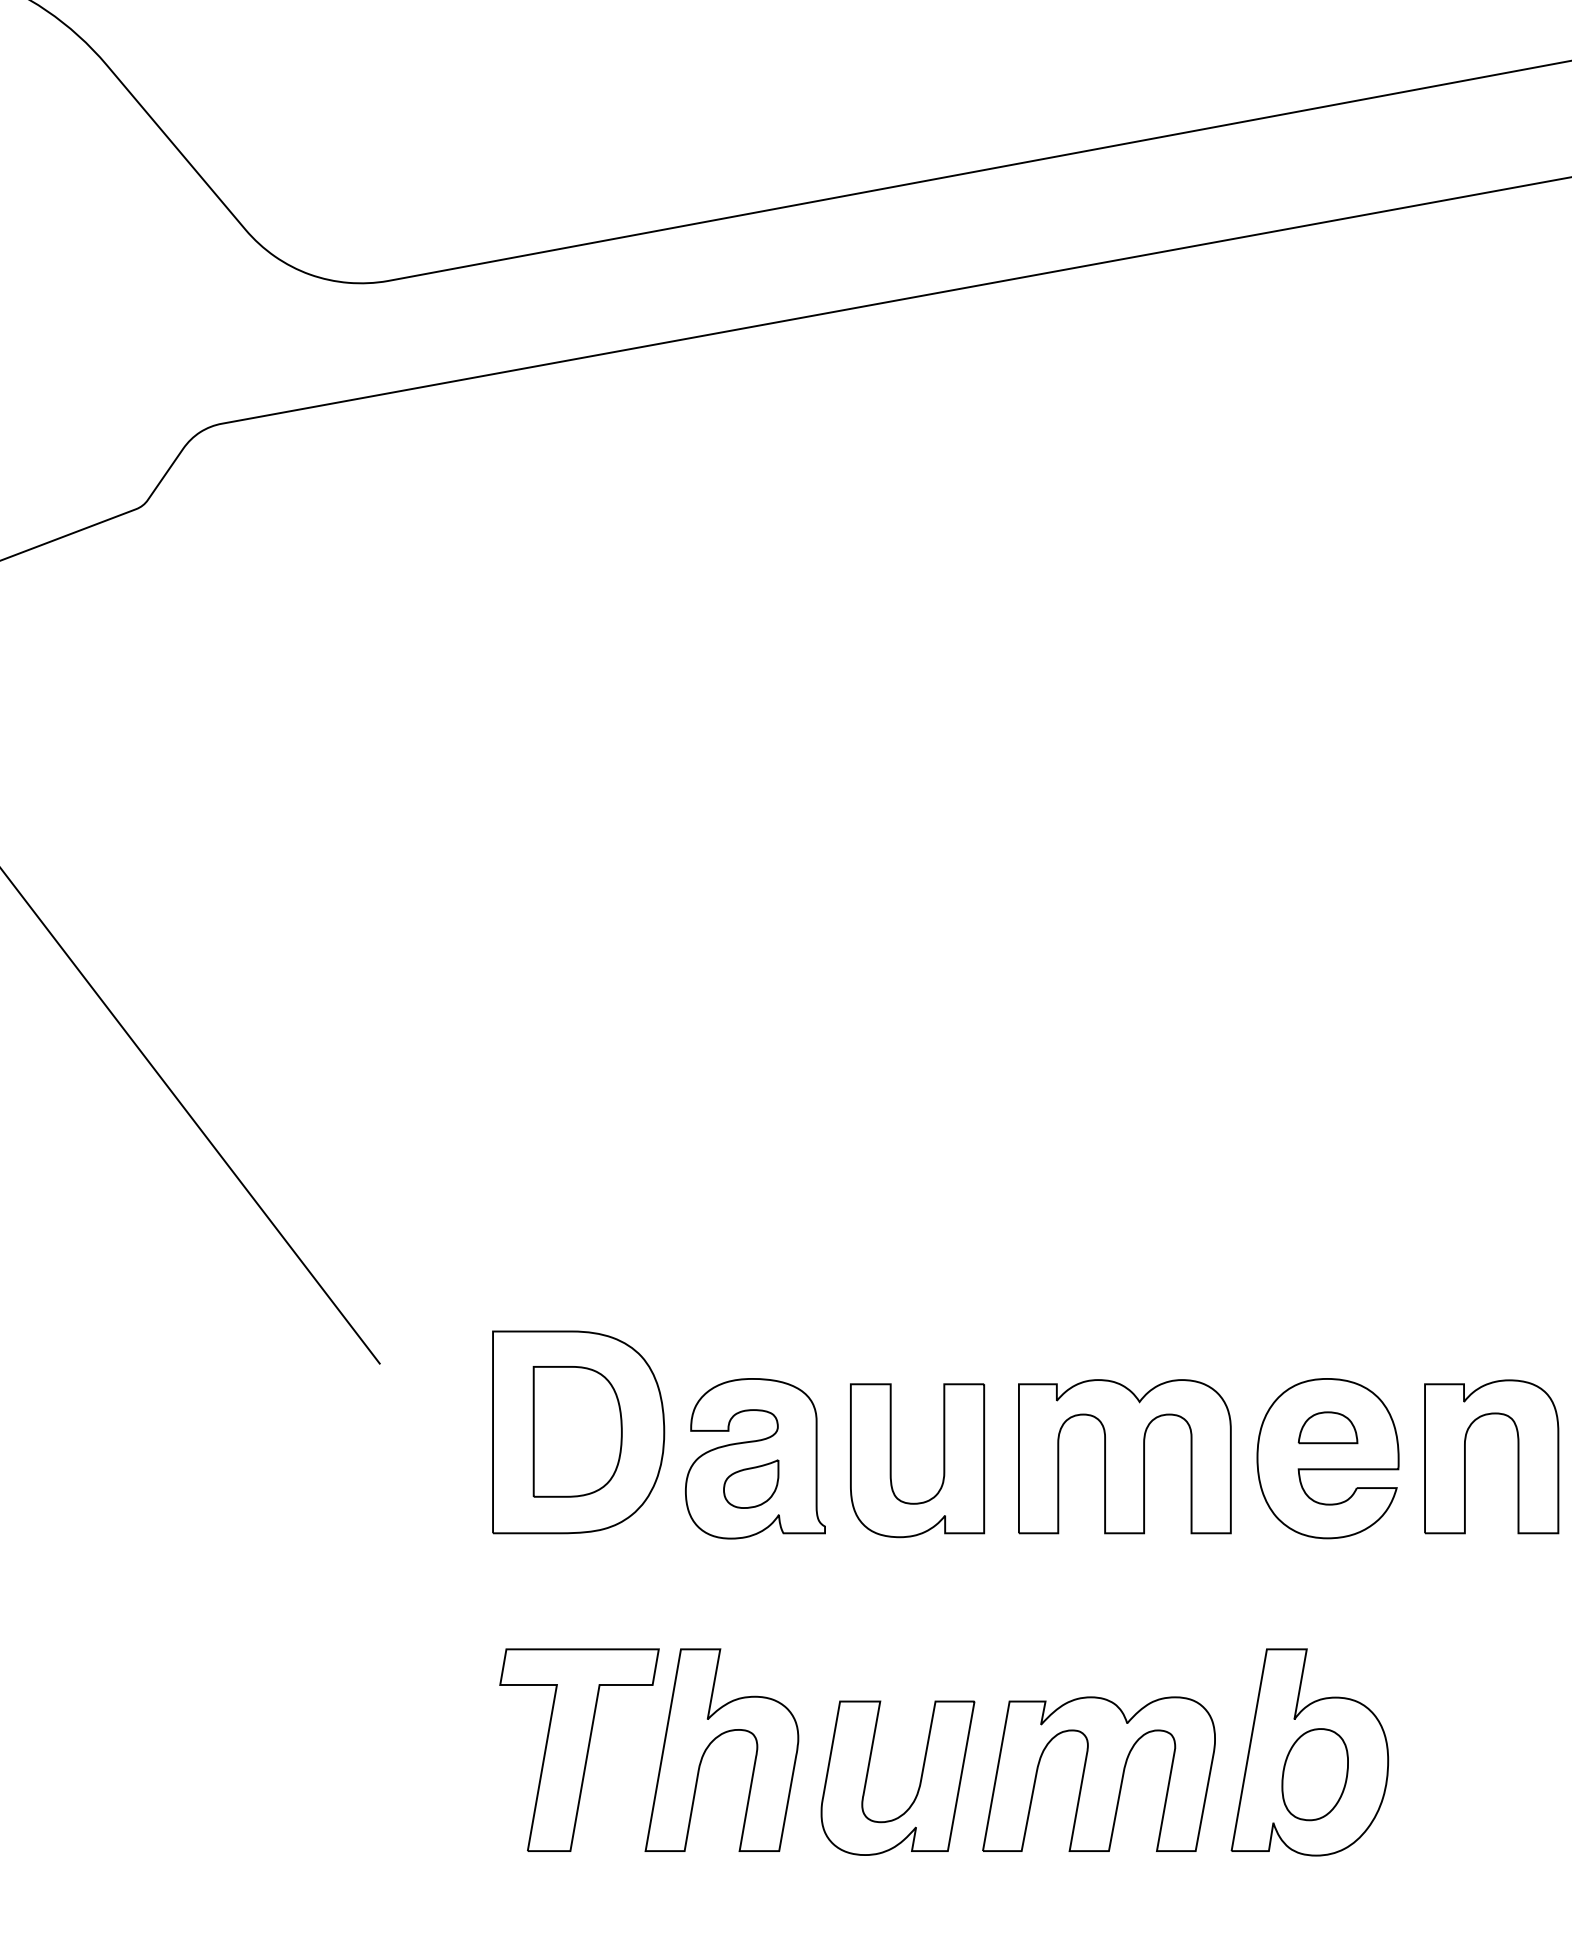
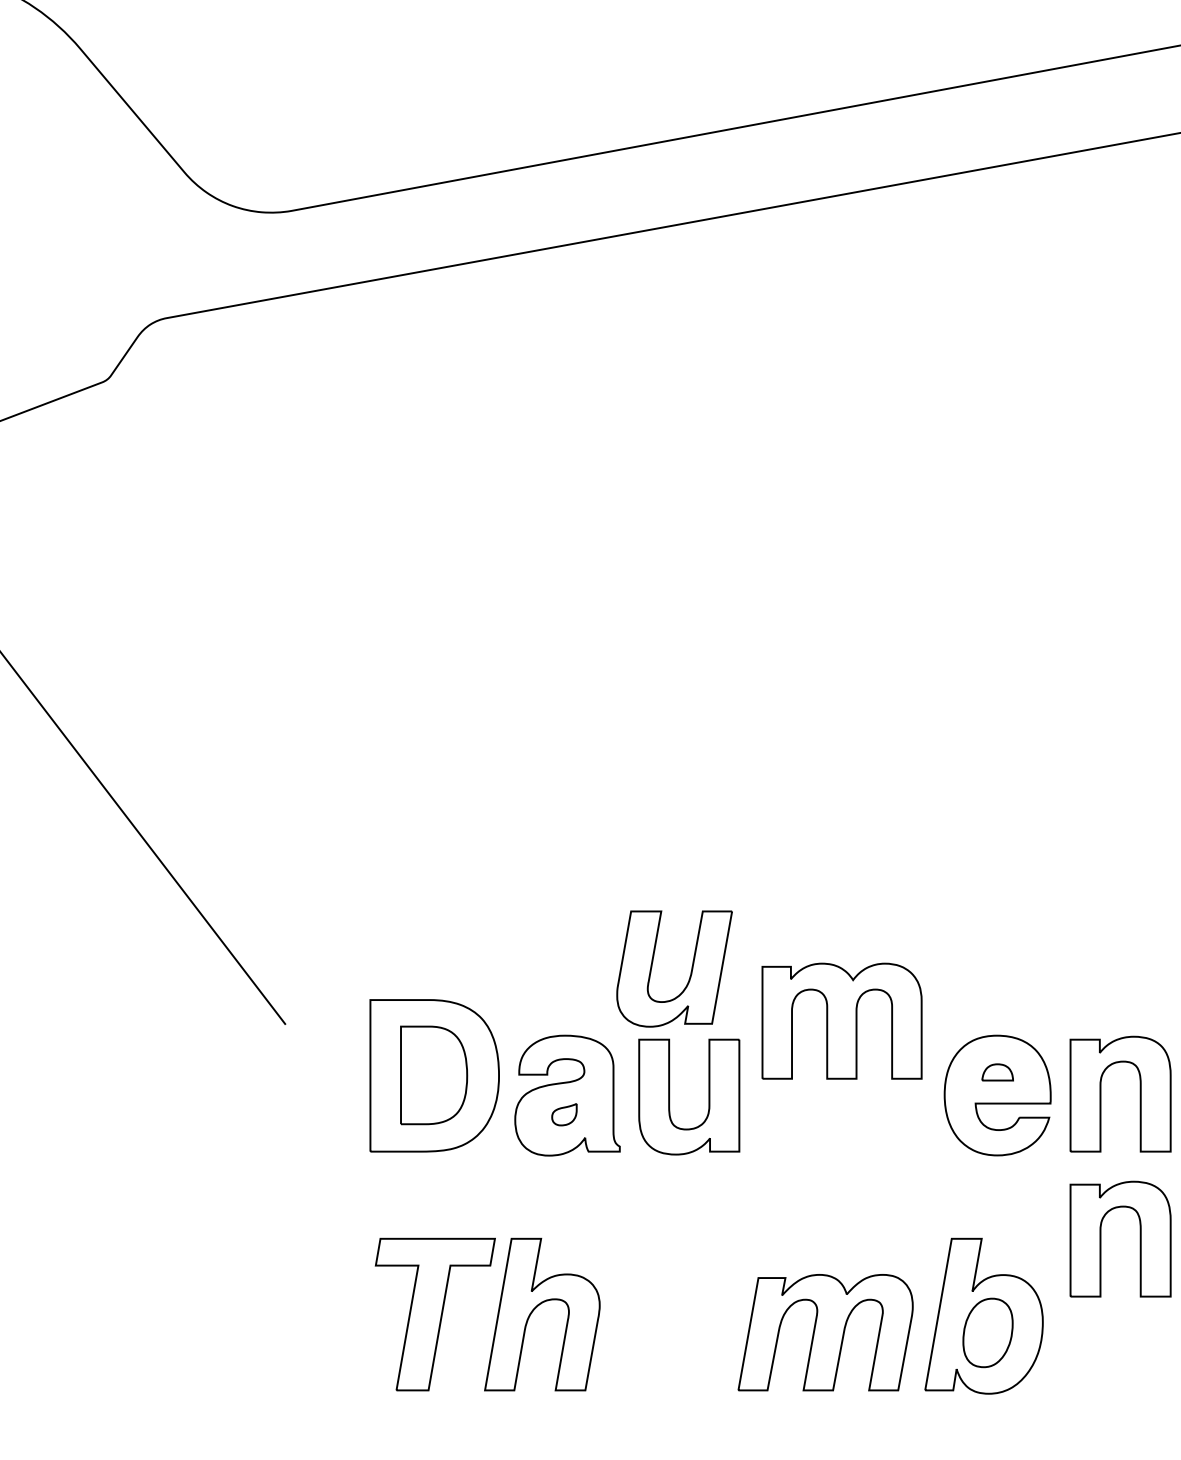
part: (1327, 1427) -> (997, 1072), size x0.7
part: (1124, 1456) -> (841, 1021), moved
part: (751, 1483) -> (564, 1114), size x0.6
part: (1465, 1649) -> (1100, 1238), added
part: (919, 1782) -> (690, 972), moved

